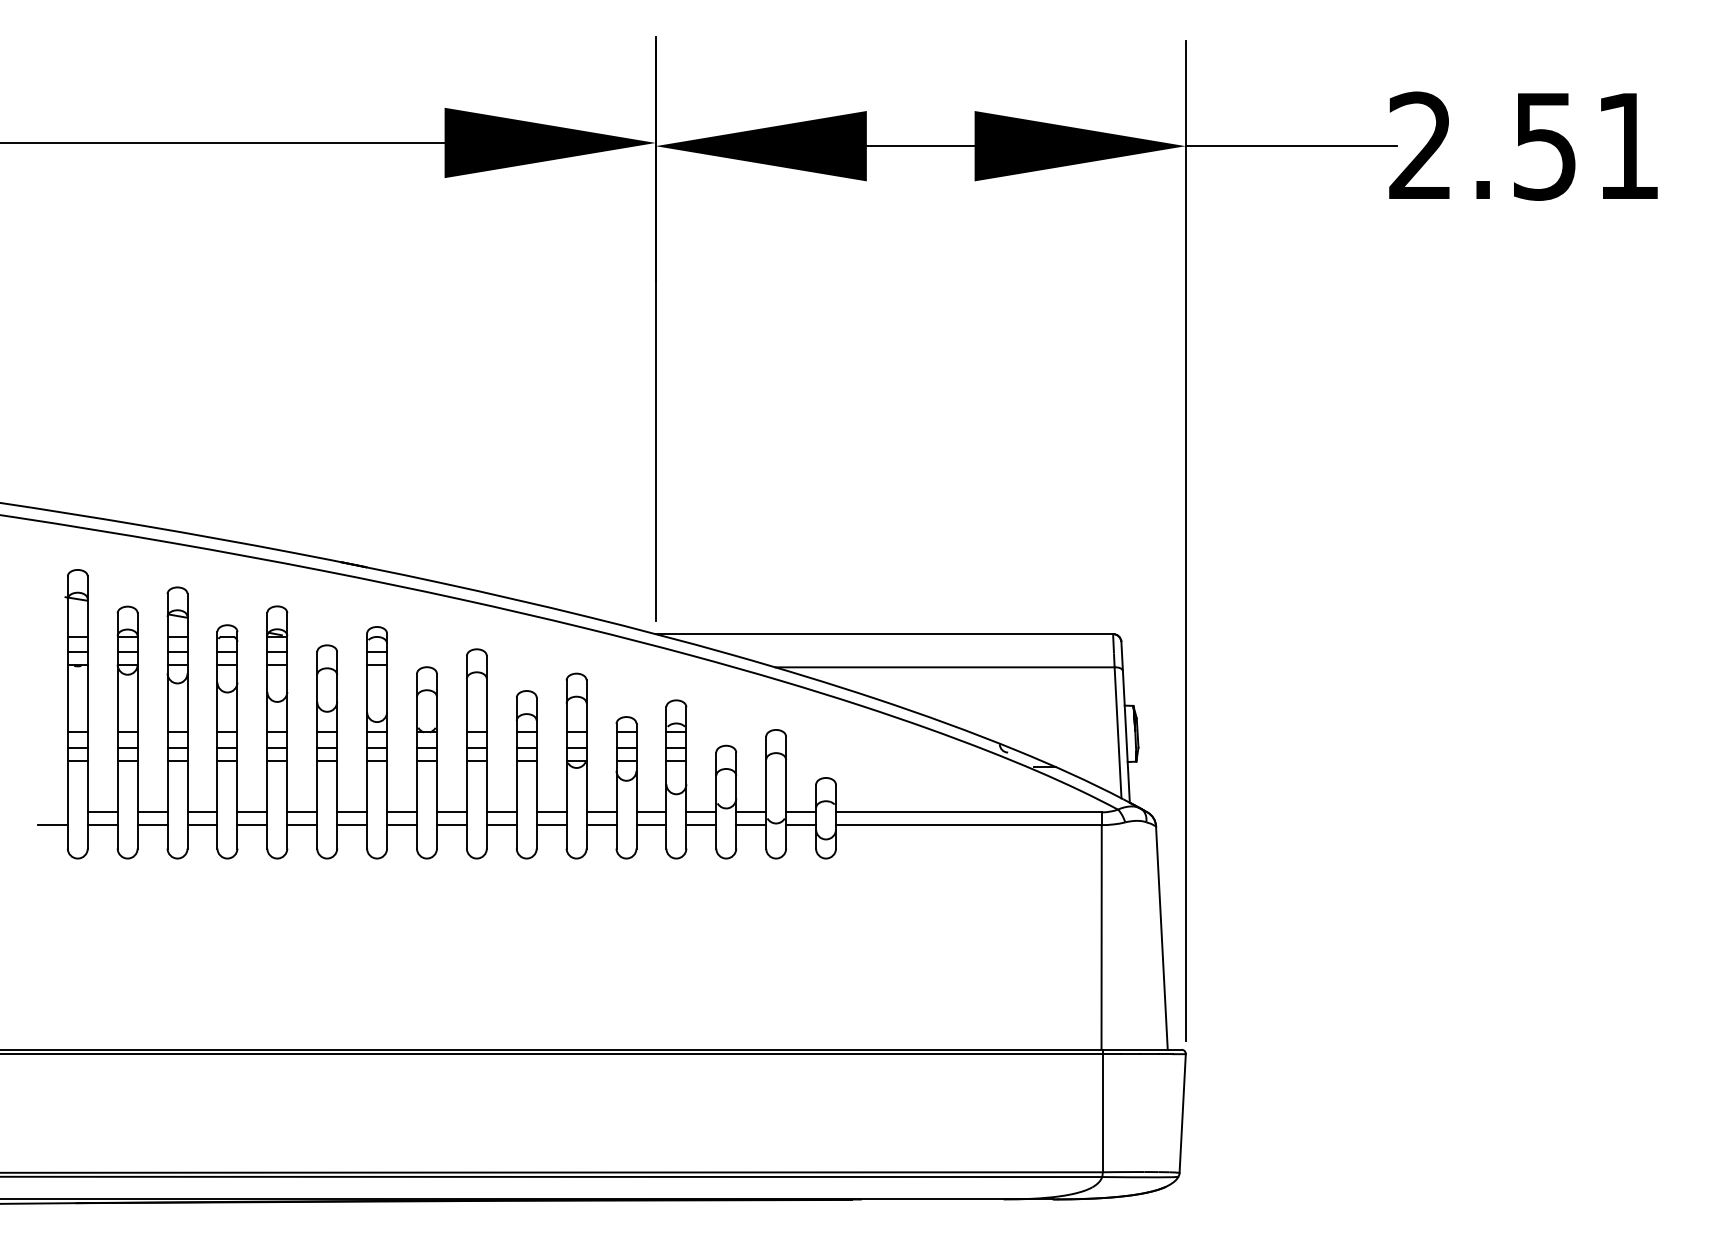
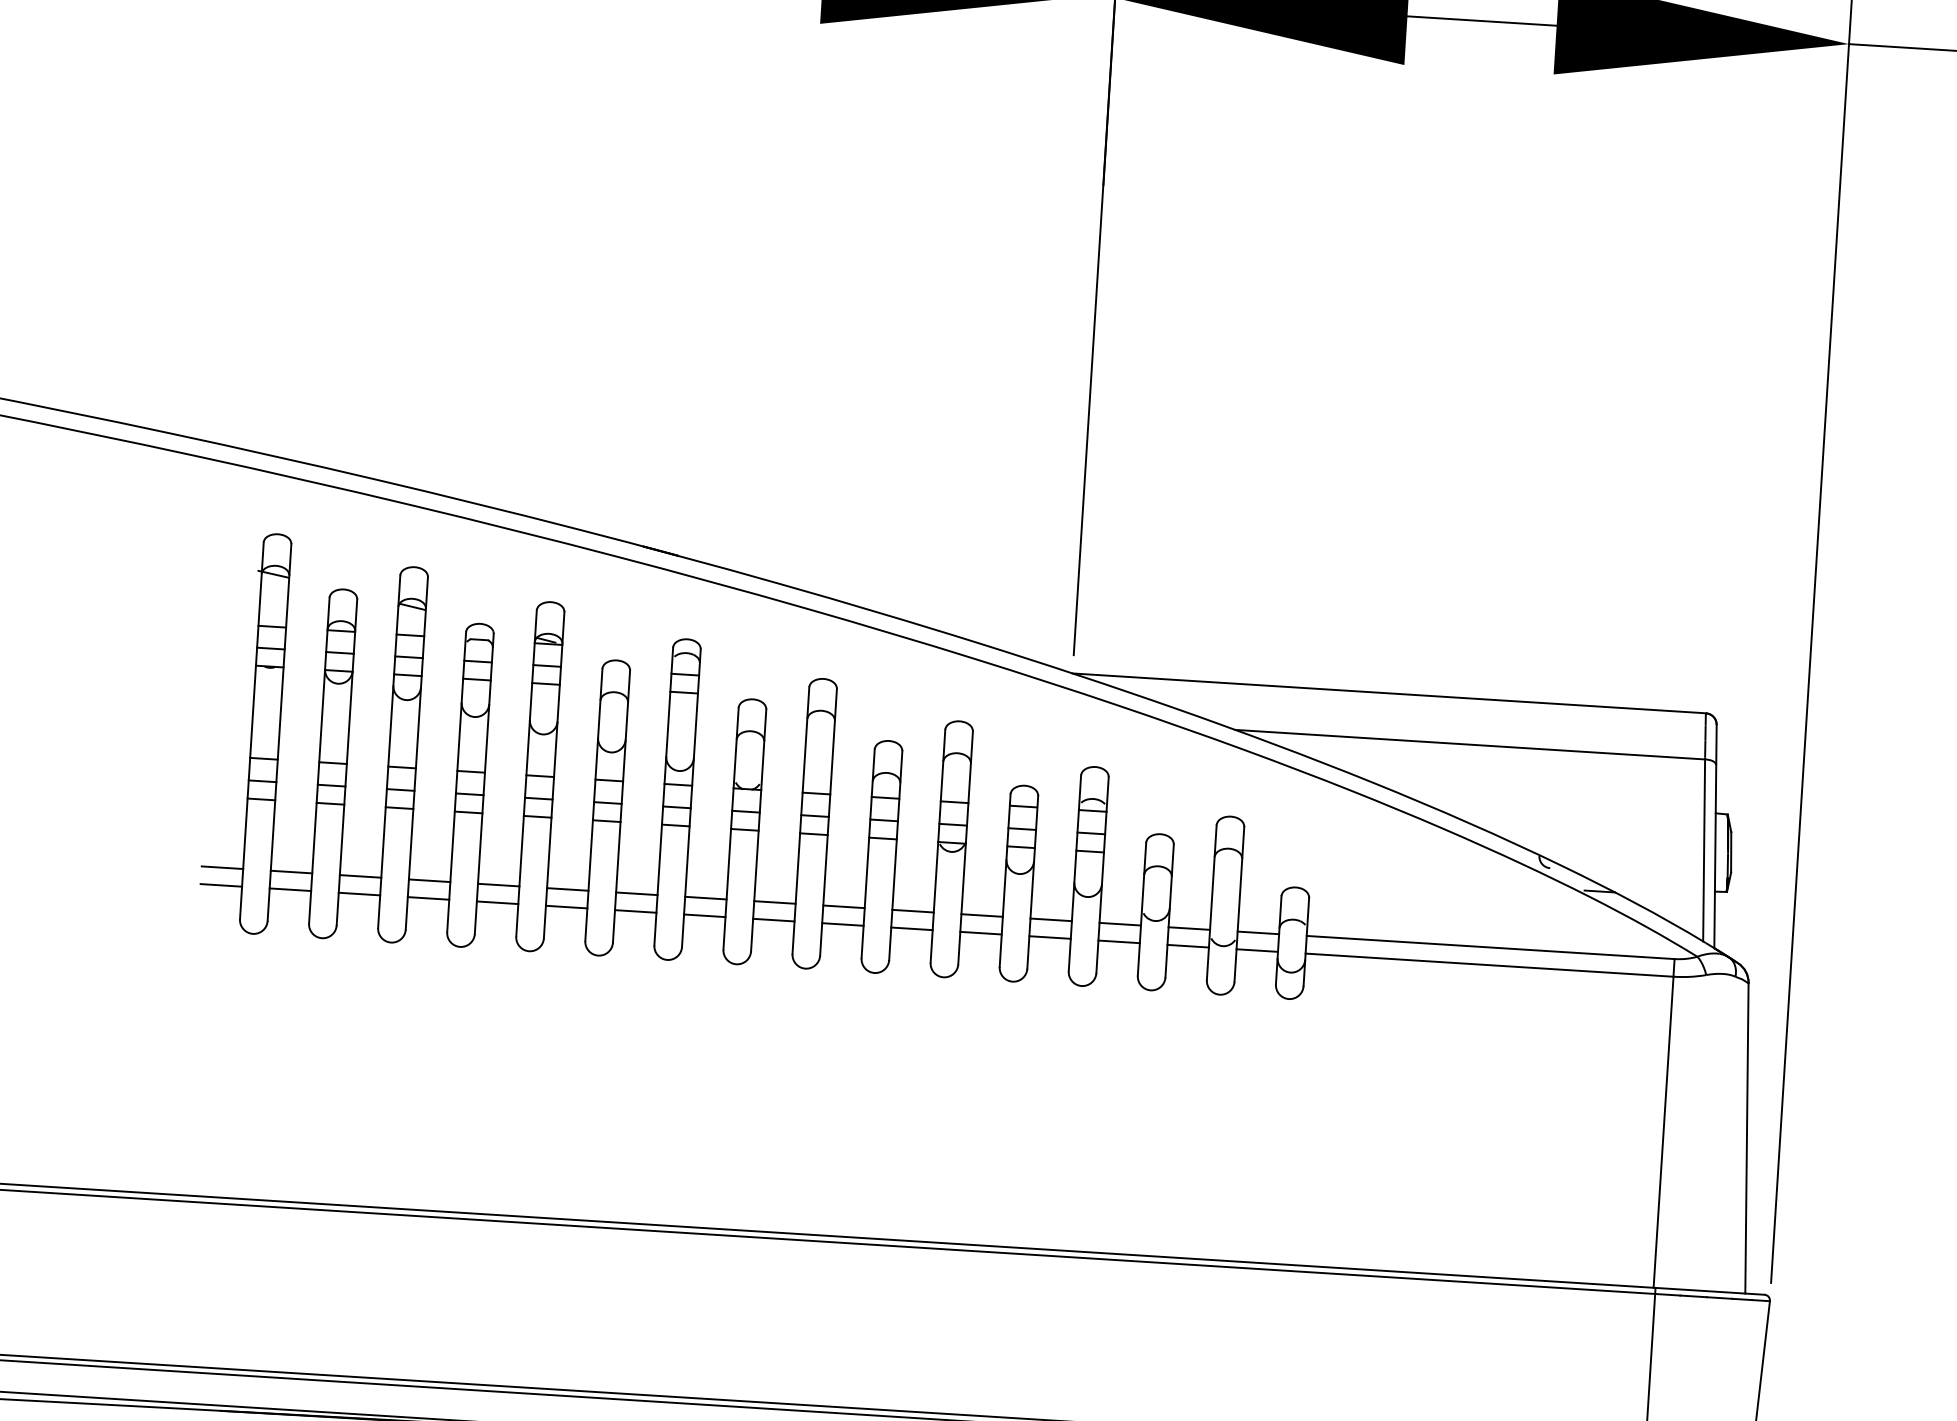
line: (52, 812) -> (221, 867), added

